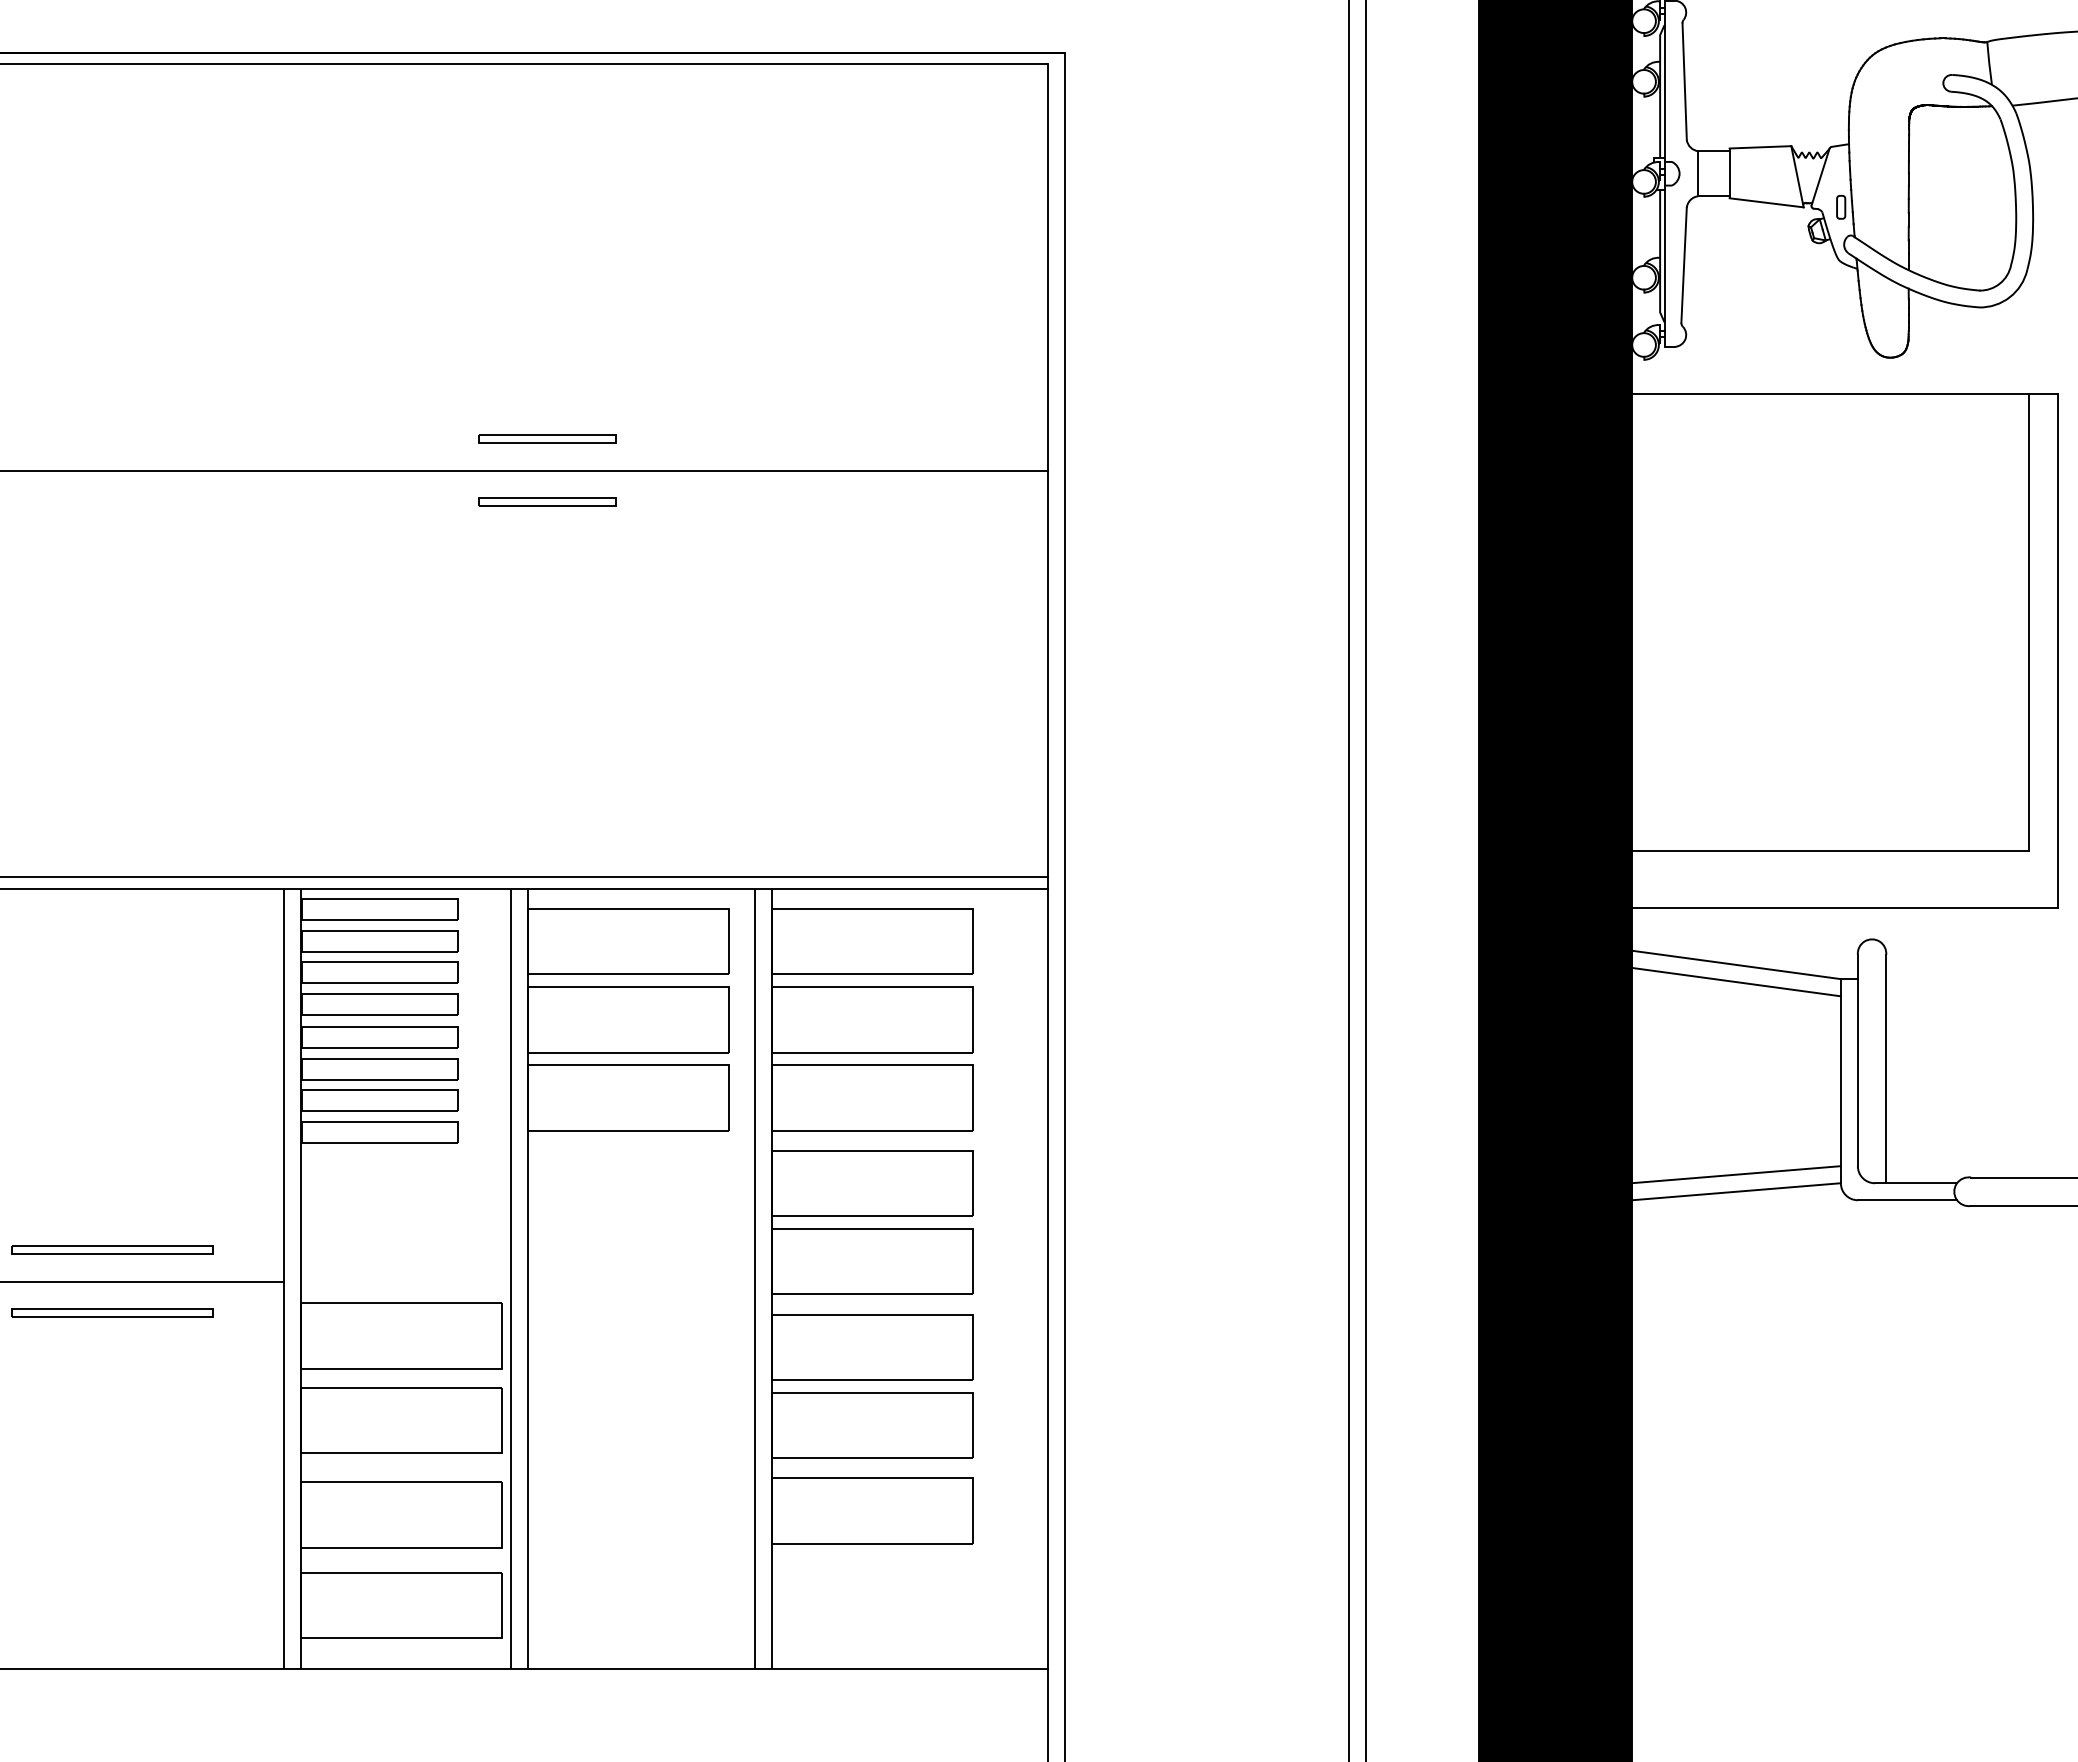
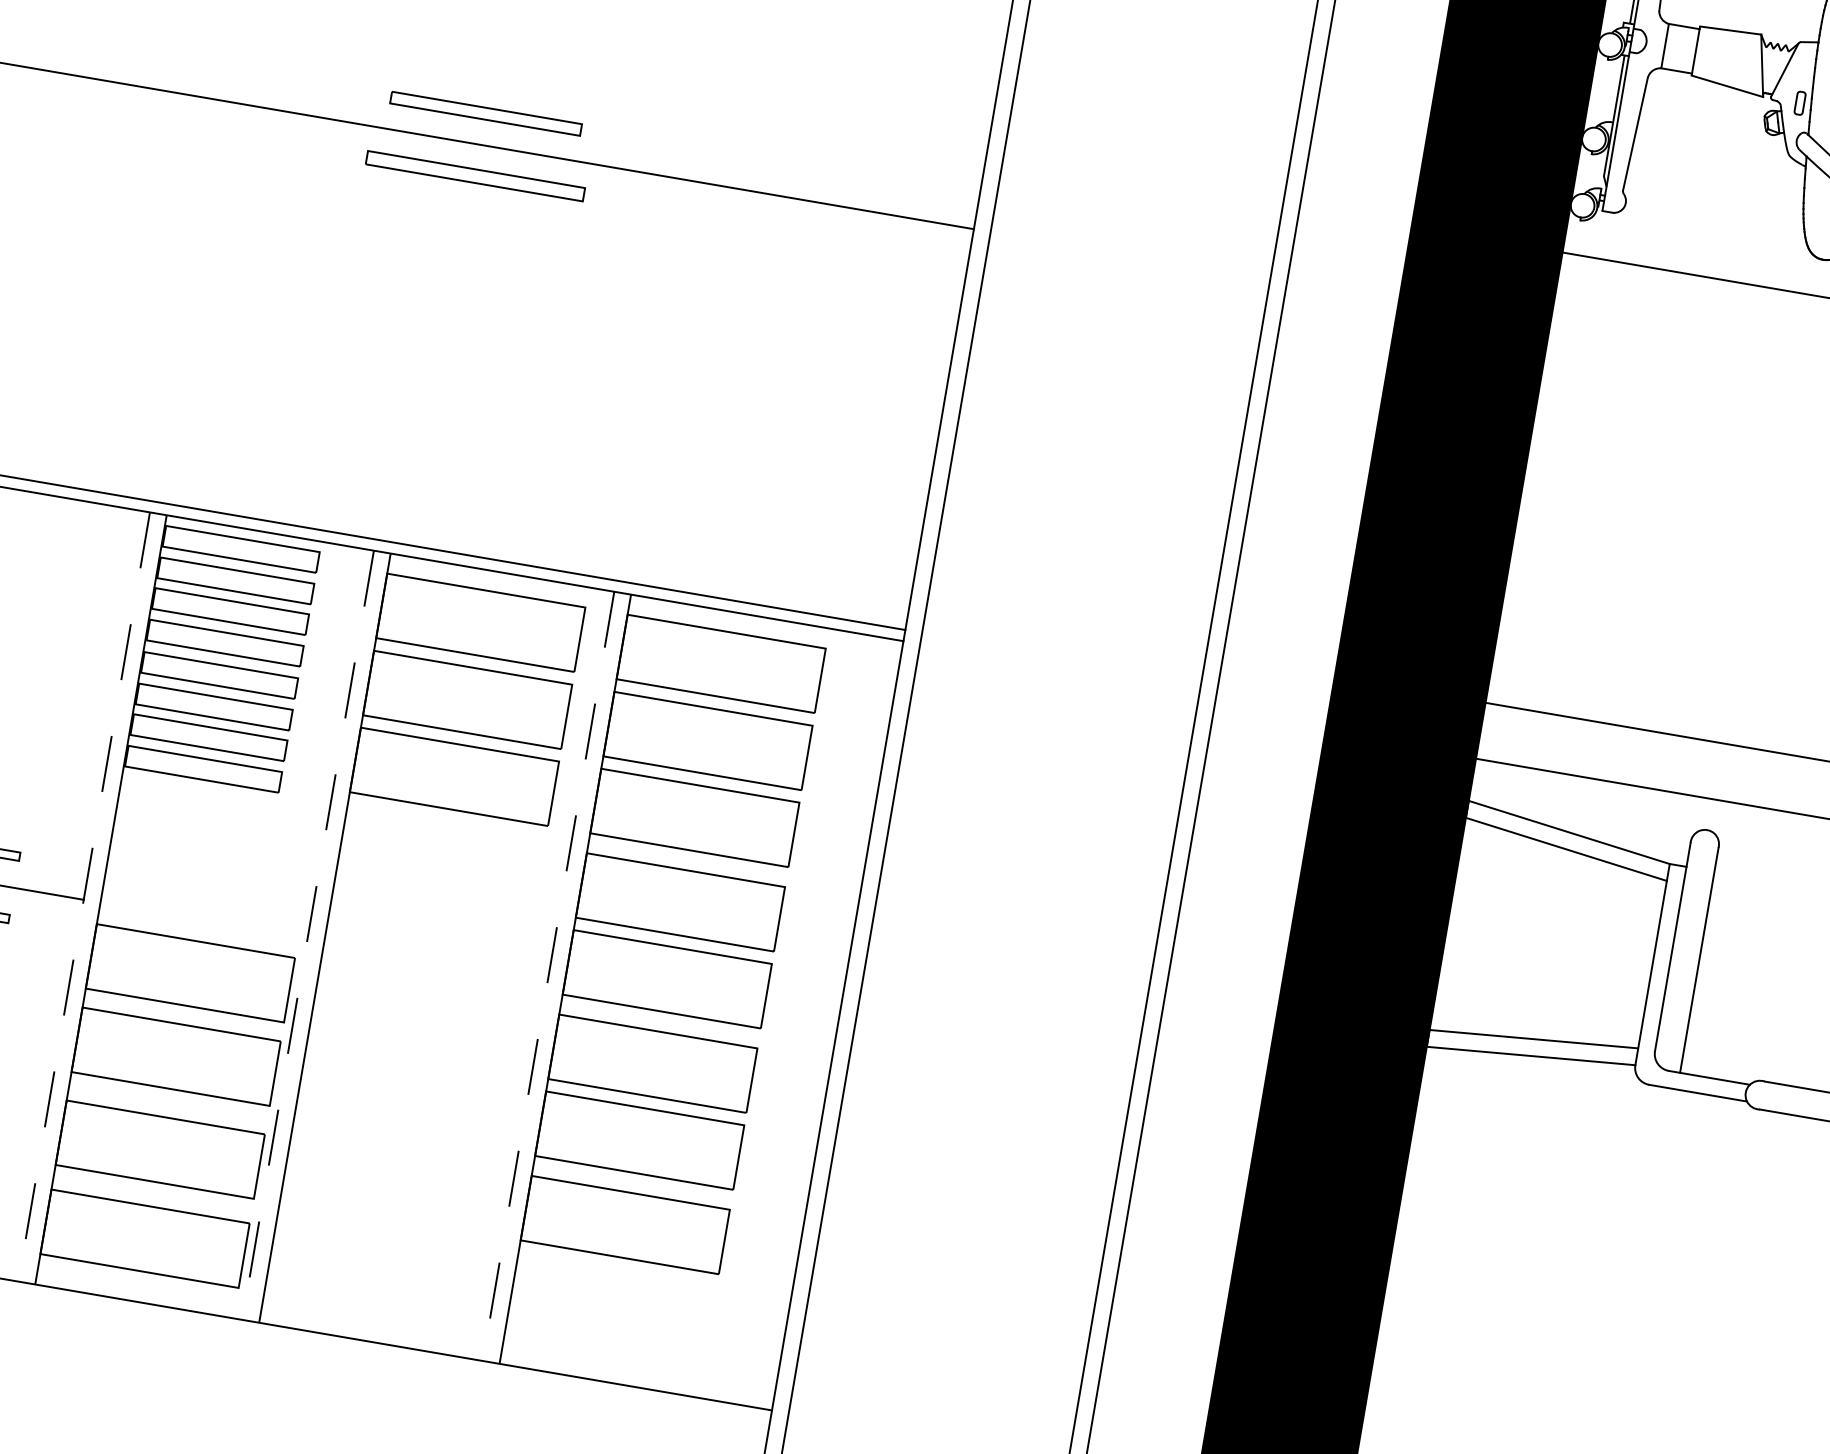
part: (547, 438) -> (485, 113), size x1.4
part: (547, 501) -> (475, 175), size x1.6
line: (283, 1279) -> (84, 897), solid -> dashed
line: (510, 1279) -> (307, 935), solid -> dashed
line: (754, 1279) -> (548, 977), solid -> dashed

